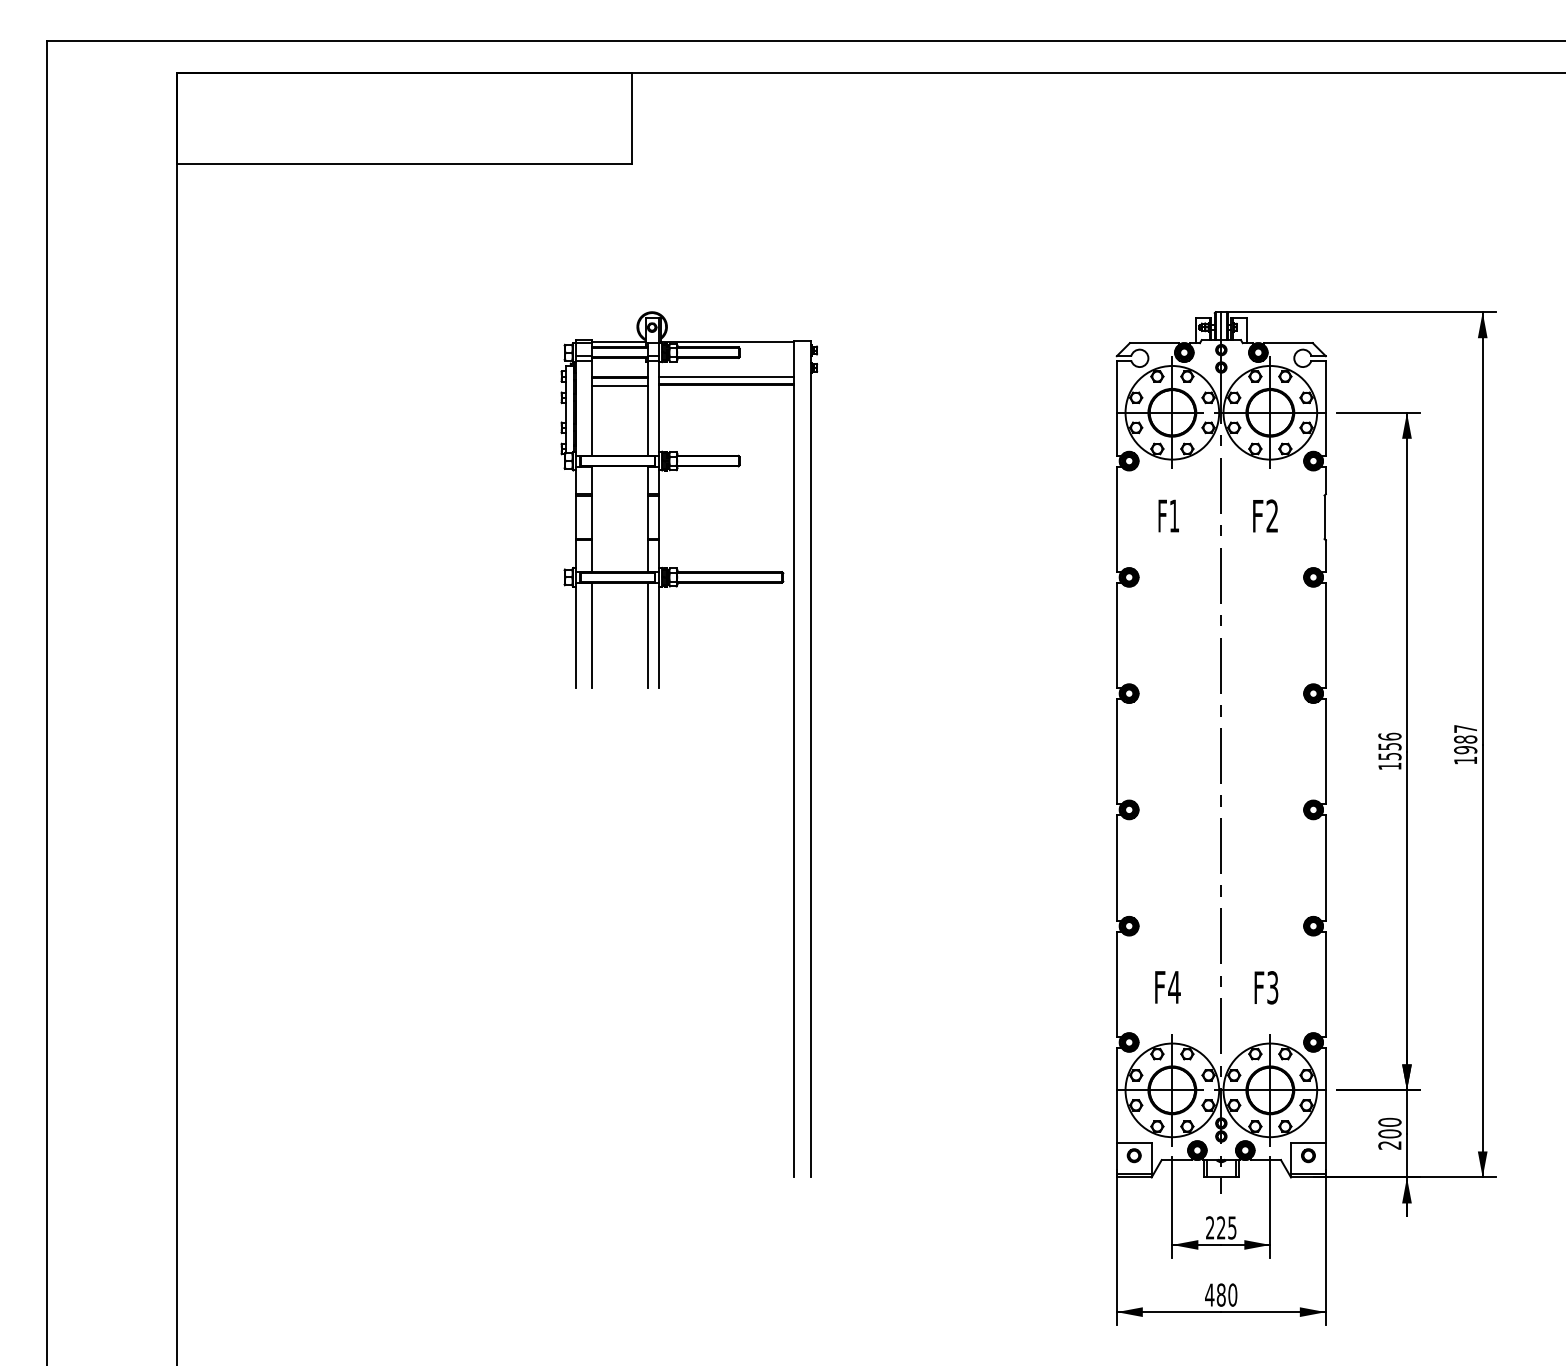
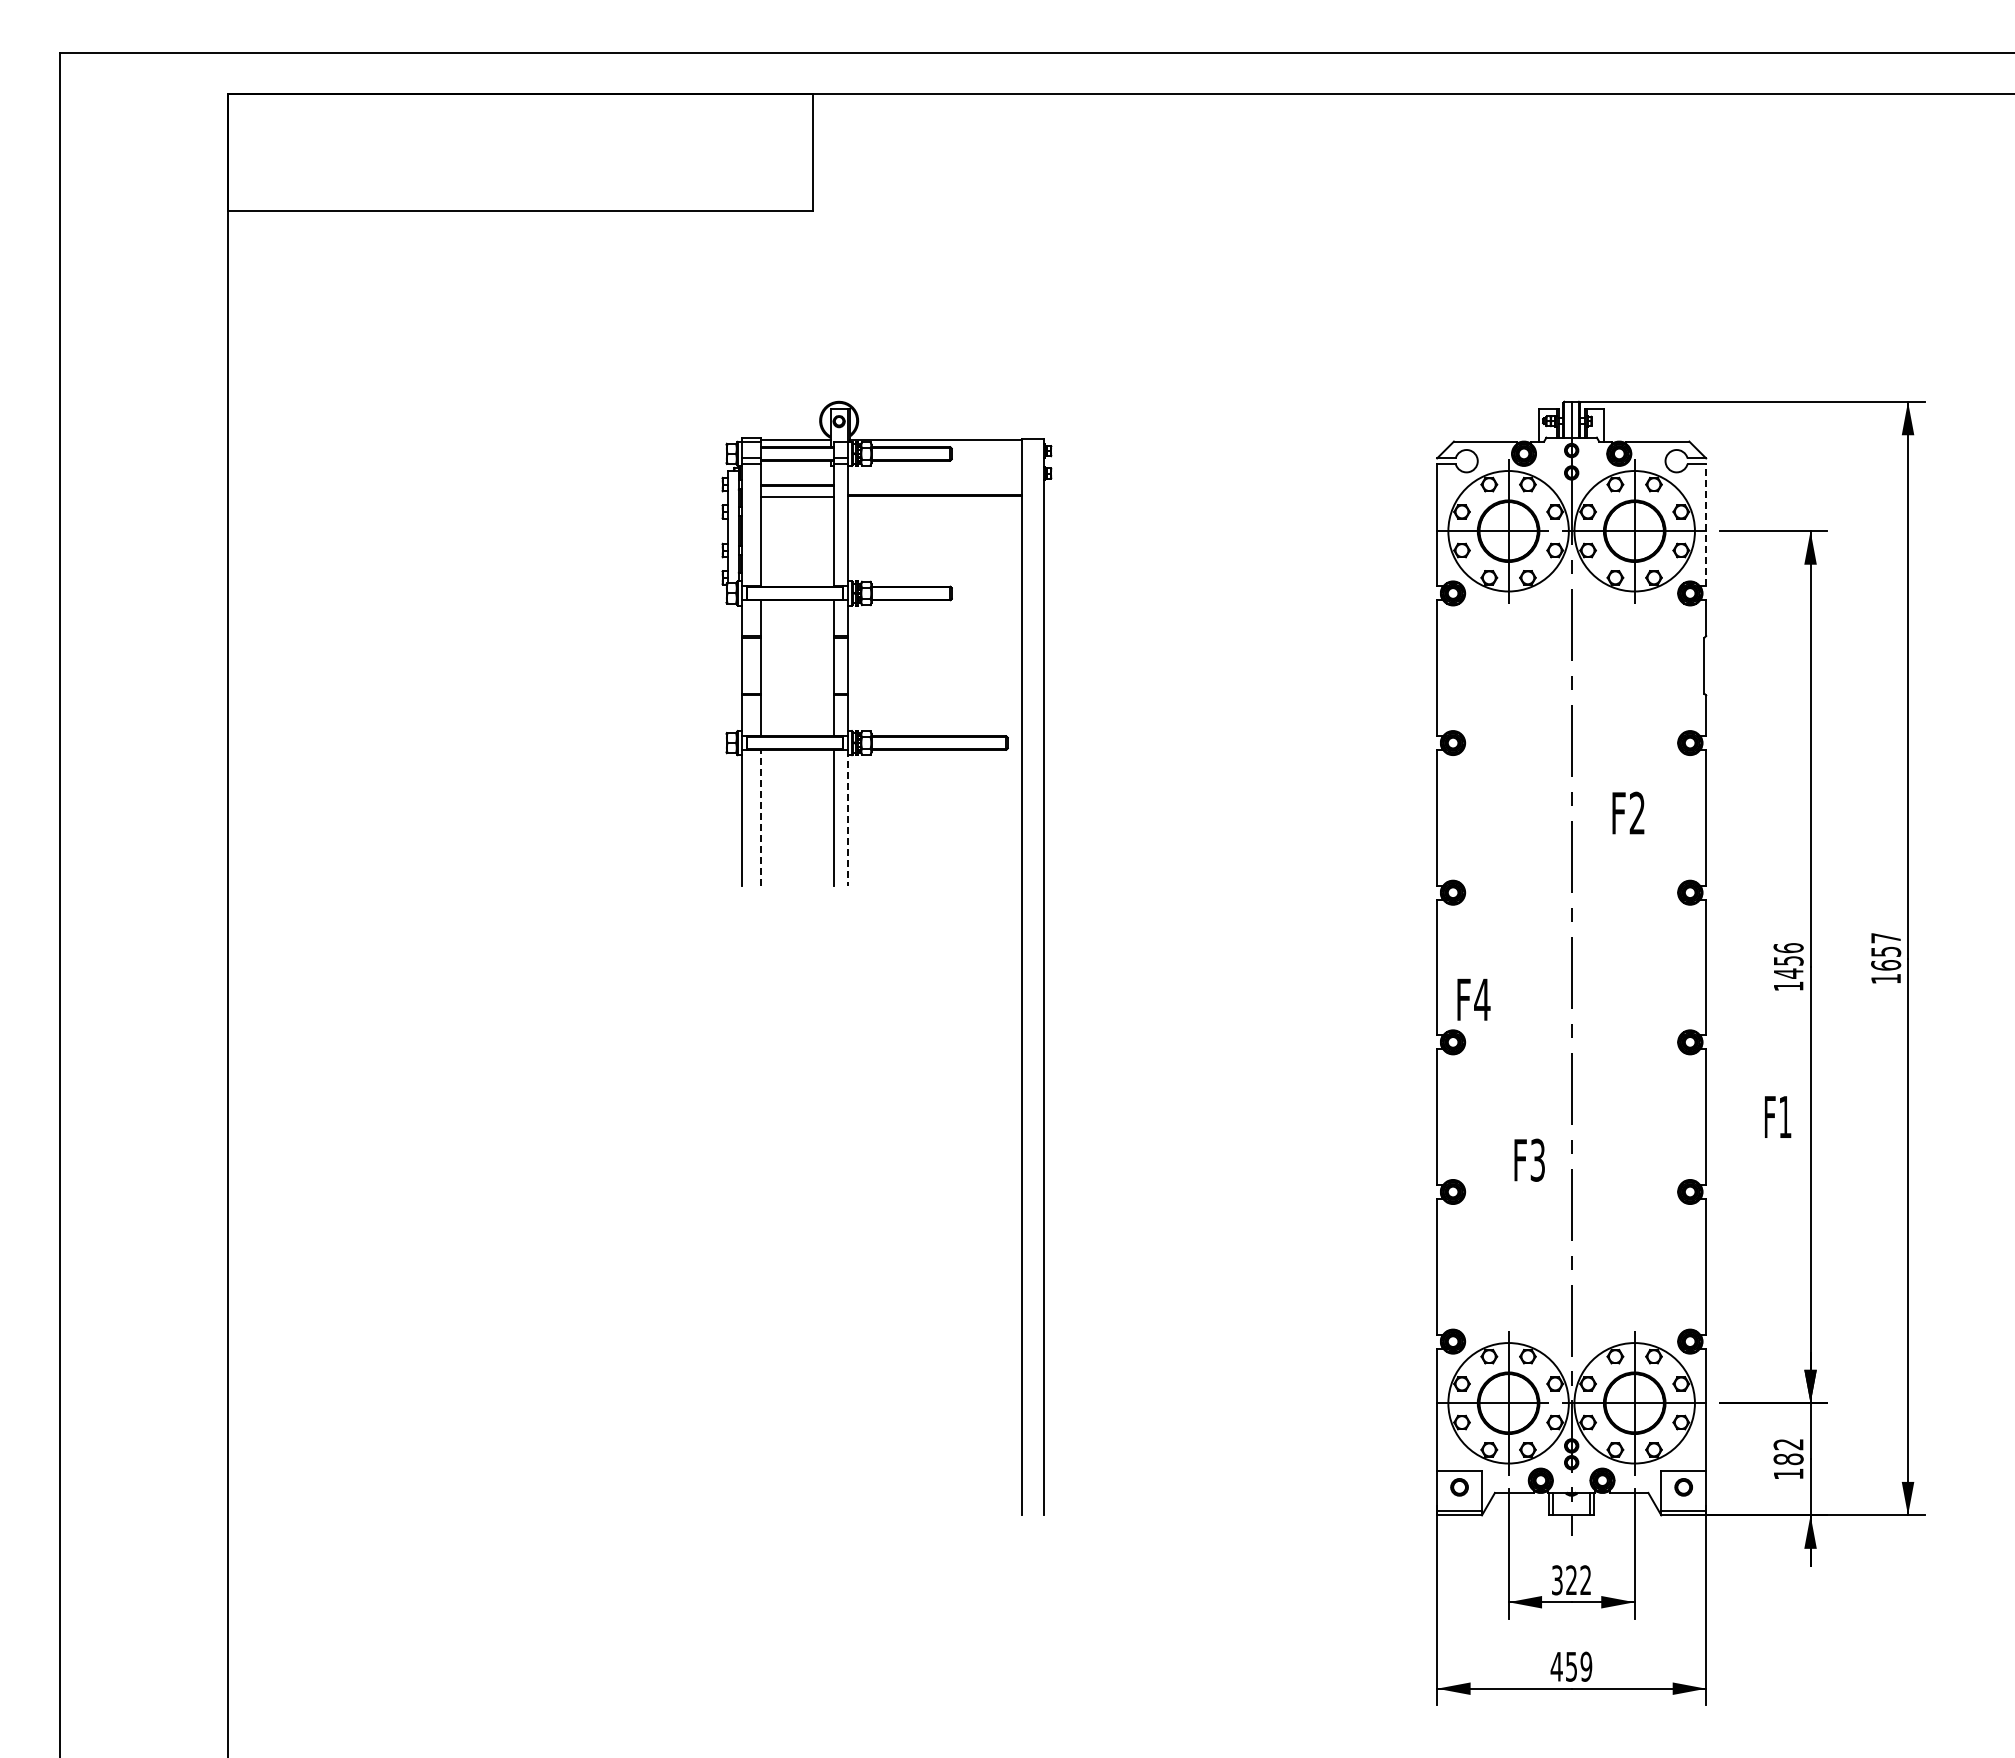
line: (726, 376) -> (934, 484), removed
line: (1326, 407) -> (1706, 524), solid -> dashed
text: (1169, 515) -> (1778, 1116), moved
text: (1265, 515) -> (1628, 812), moved
line: (591, 635) -> (761, 818), solid -> dashed
line: (659, 635) -> (848, 817), solid -> dashed
text: (1465, 744) -> (1886, 958), 1987 -> 1657
text: (1389, 756) -> (1788, 973), 1556 -> 1456
text: (1167, 987) -> (1473, 999), moved
text: (1266, 987) -> (1529, 1159), moved
text: (1389, 1133) -> (1788, 1458), 200 -> 182
text: (1221, 1228) -> (1571, 1580), 225 -> 322
text: (1226, 1294) -> (1578, 1666), 480 -> 459

